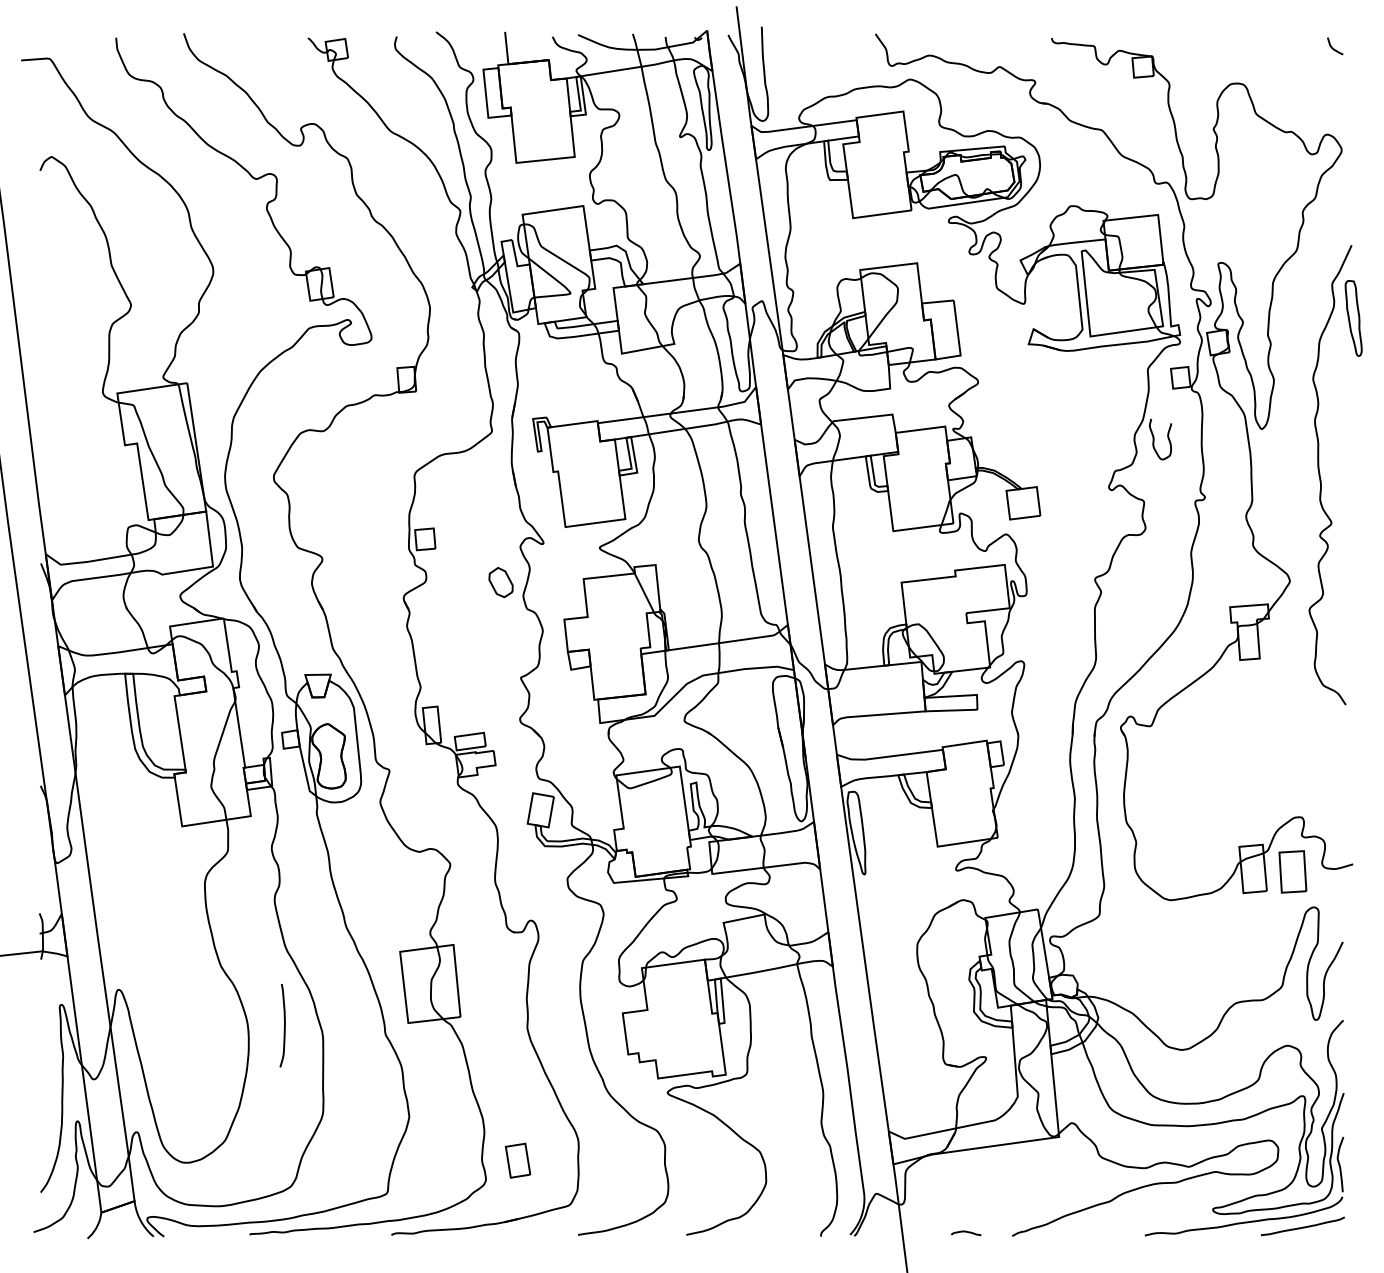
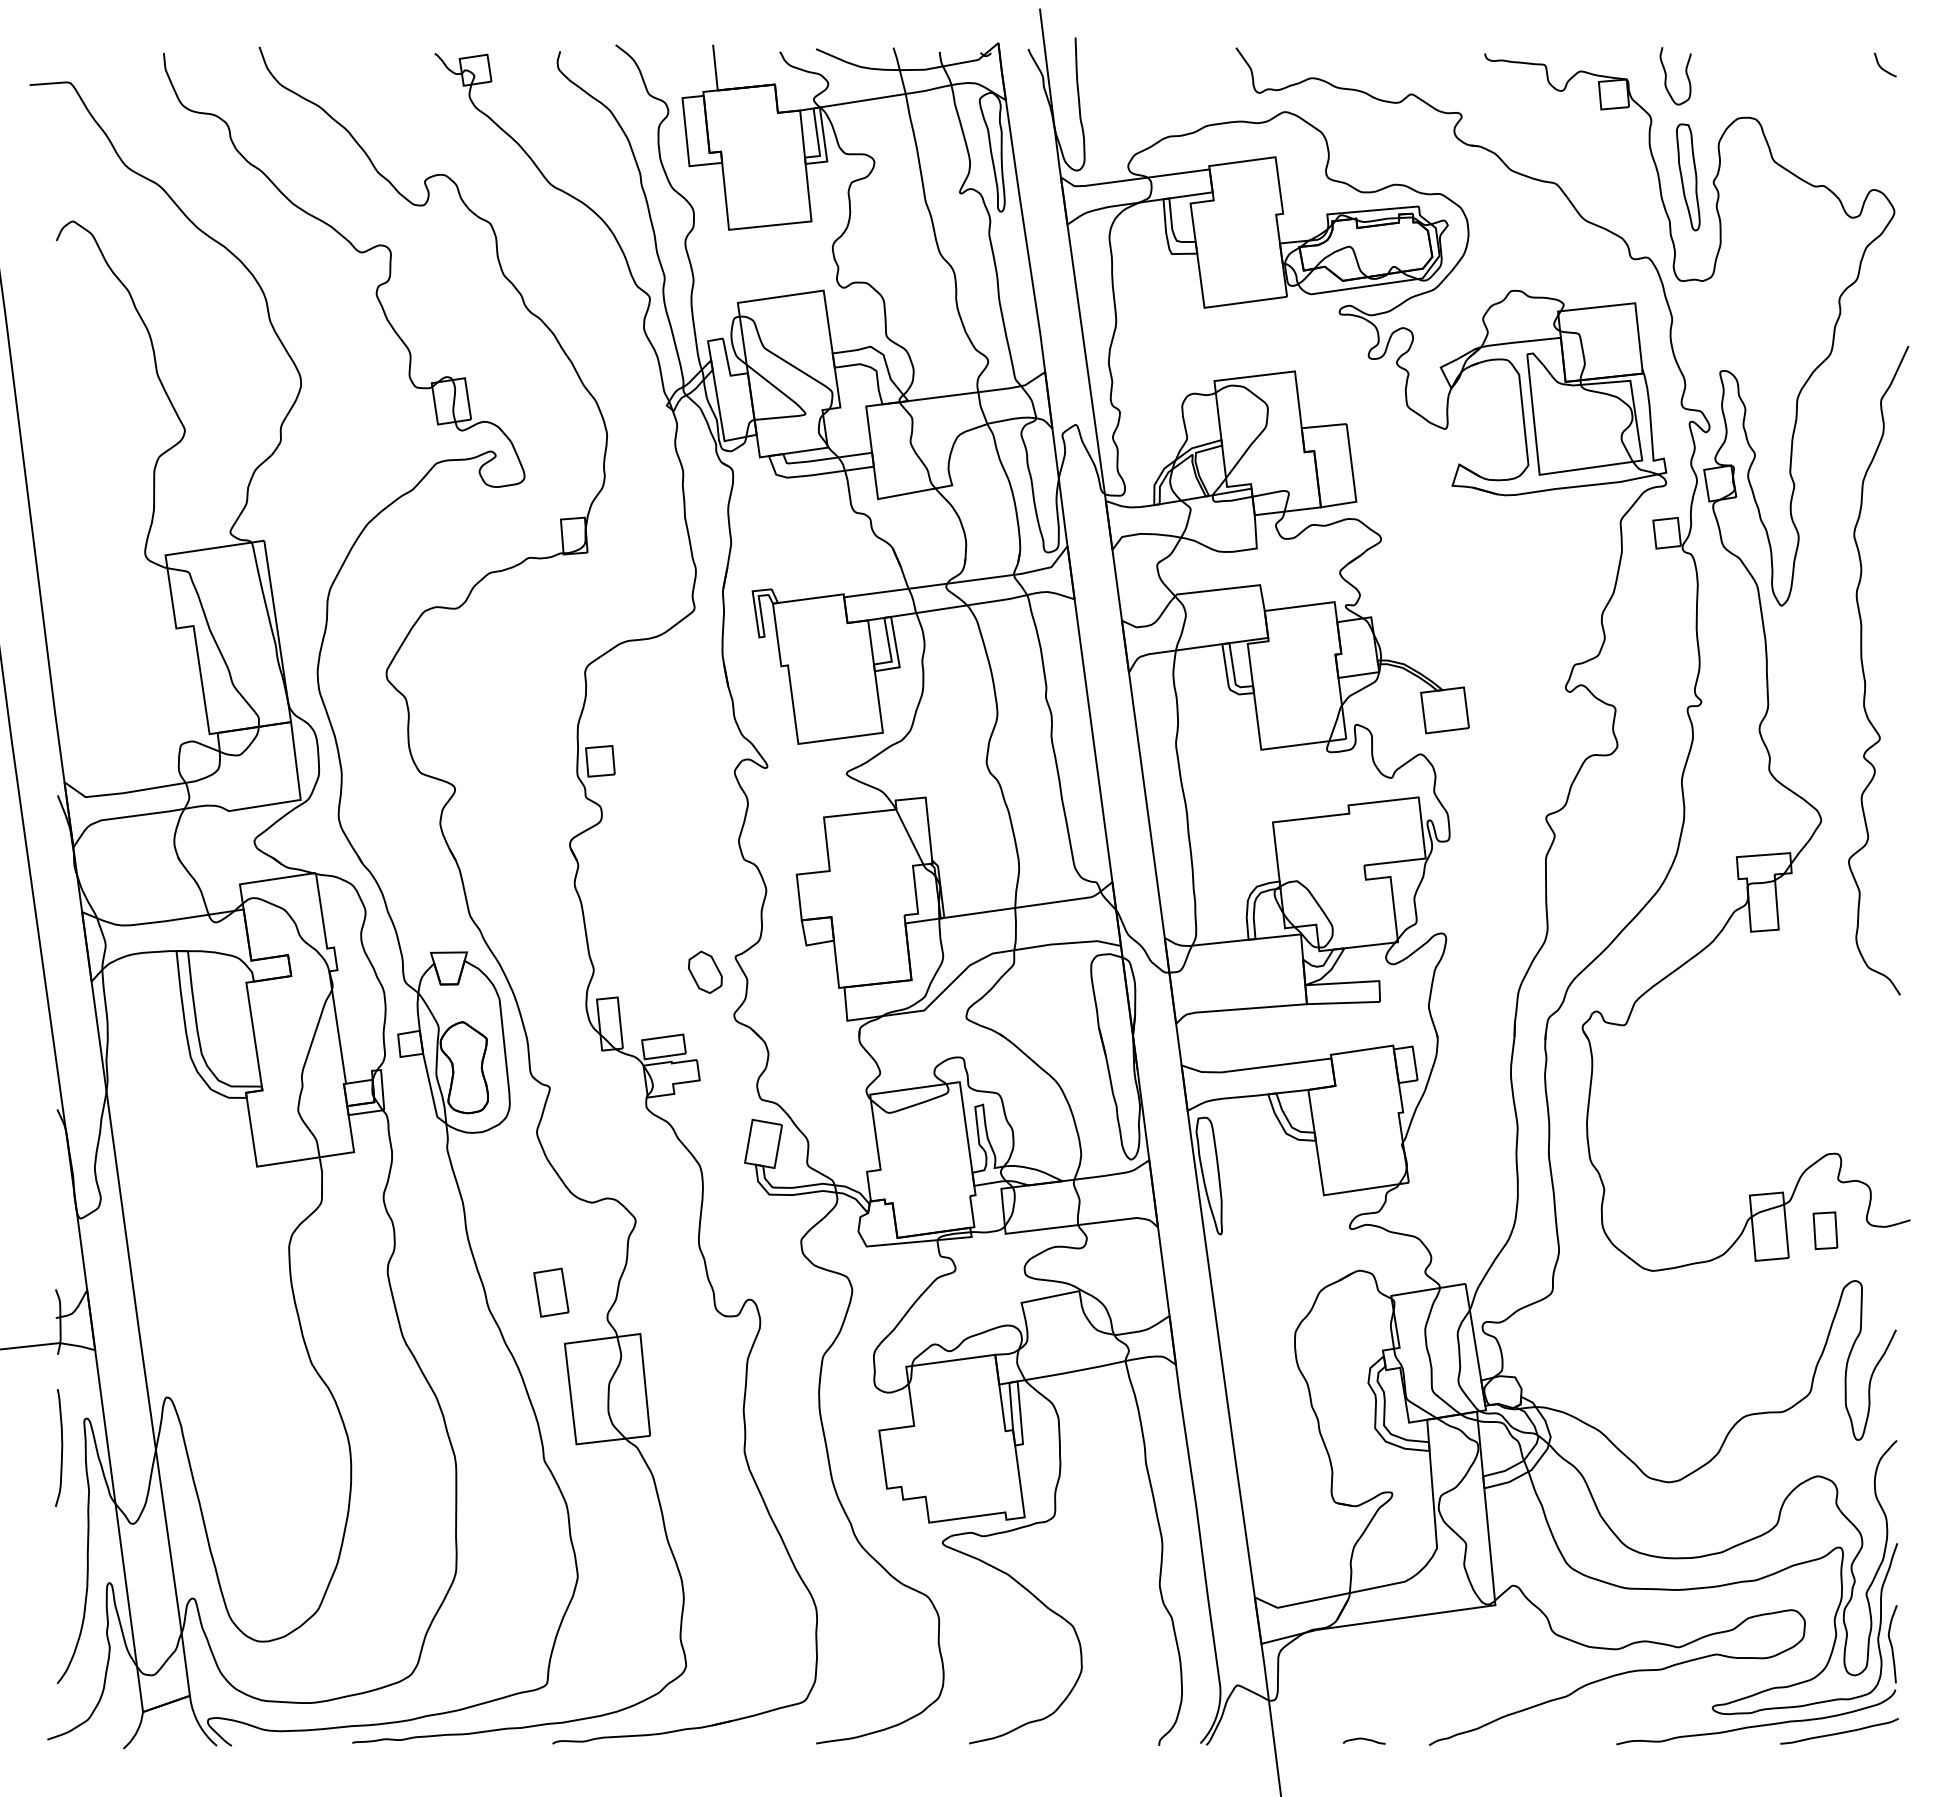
part: (1353, 318) -> (1688, 177), moved
curve: (1154, 439) -> (1666, 76), moved
part: (501, 581) -> (705, 971), moved
part: (1292, 871) -> (1825, 1230), size x0.62
curve: (284, 1026) -> (61, 1448), moved
part: (518, 1160) -> (551, 1292), moved

